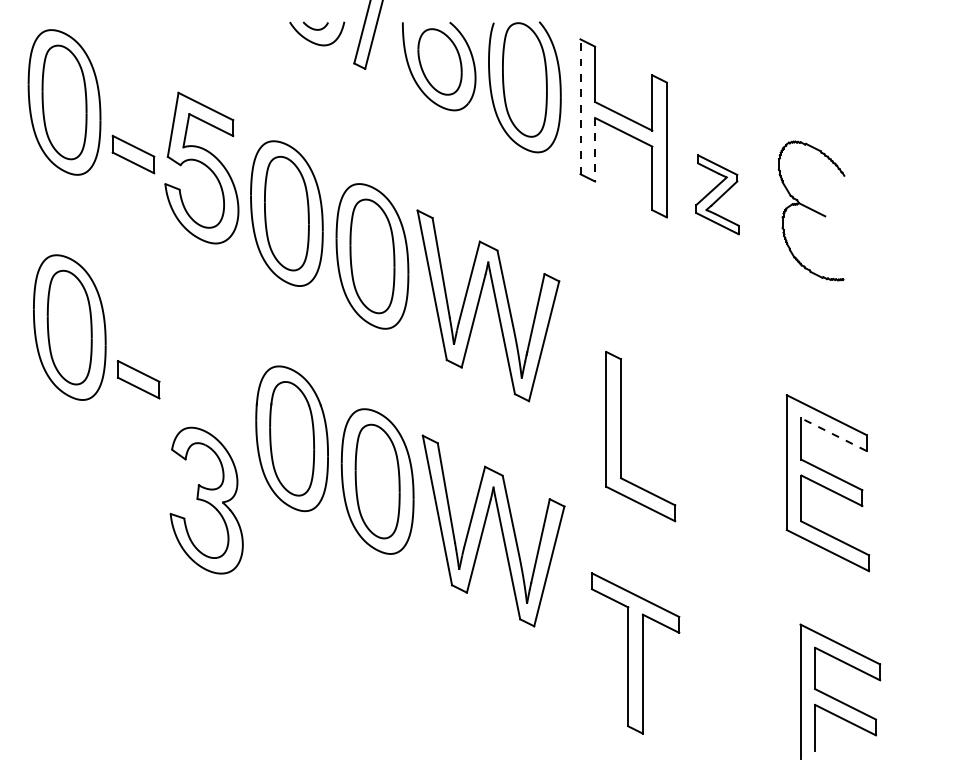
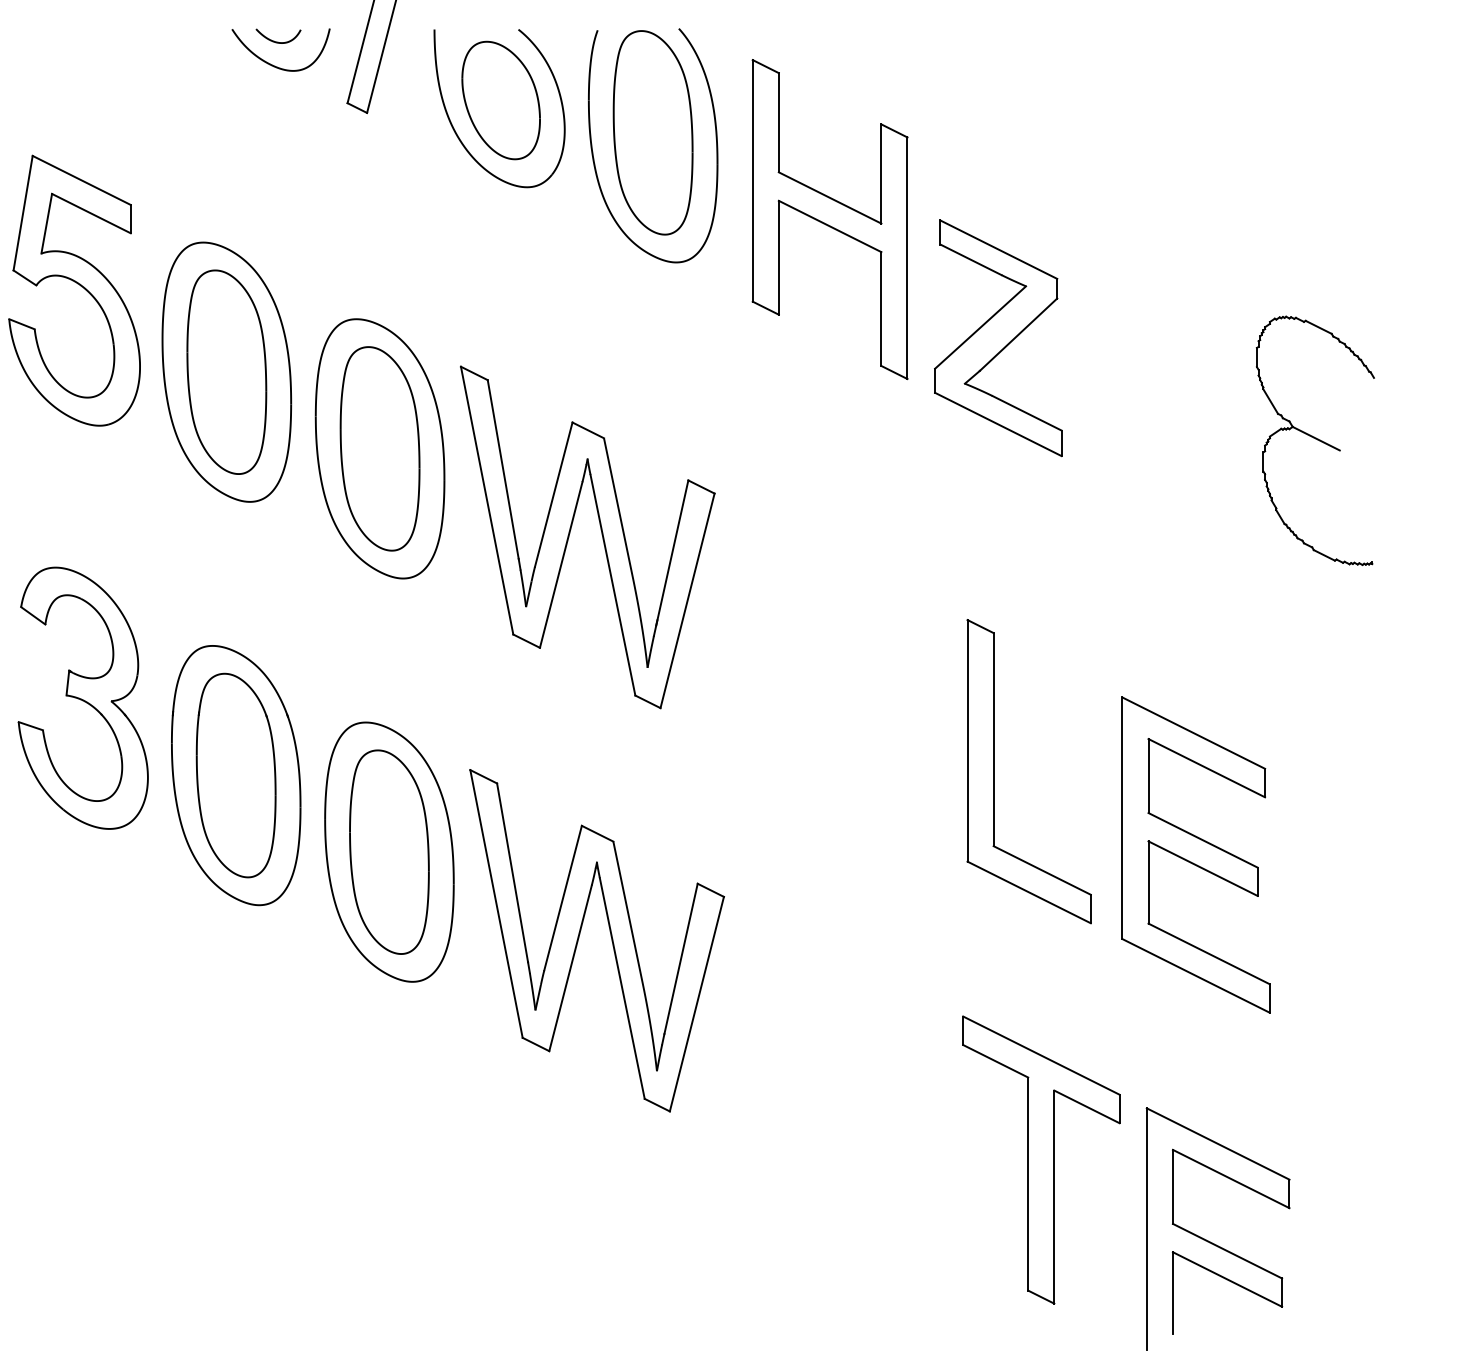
line: (580, 106) -> (752, 180), dashed -> solid
line: (595, 149) -> (779, 257), dashed -> solid
part: (717, 194) -> (998, 337), size x1.67
part: (811, 210) -> (1315, 440), moved
line: (833, 434) -> (1205, 767), dashed -> solid
part: (621, 436) -> (994, 771), moved
part: (206, 500) -> (82, 697), moved
part: (635, 653) -> (1041, 1160), moved

